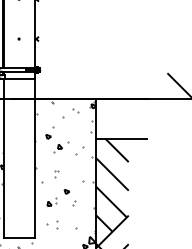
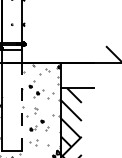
line: (35, 169) -> (22, 107), solid -> dashed

